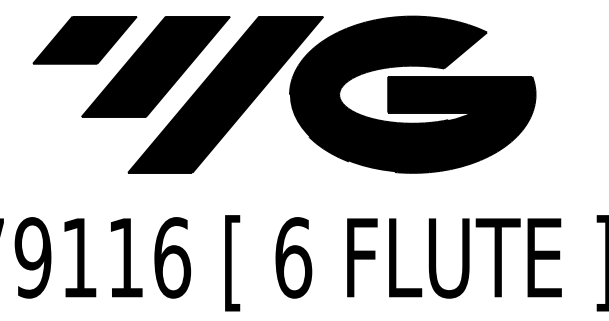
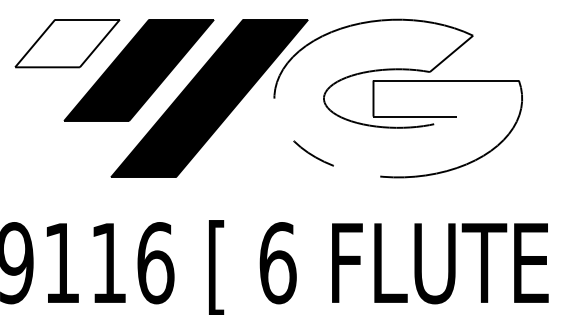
fill: (84, 39) -> (67, 42), removed
fill: (412, 94) -> (397, 98), removed

